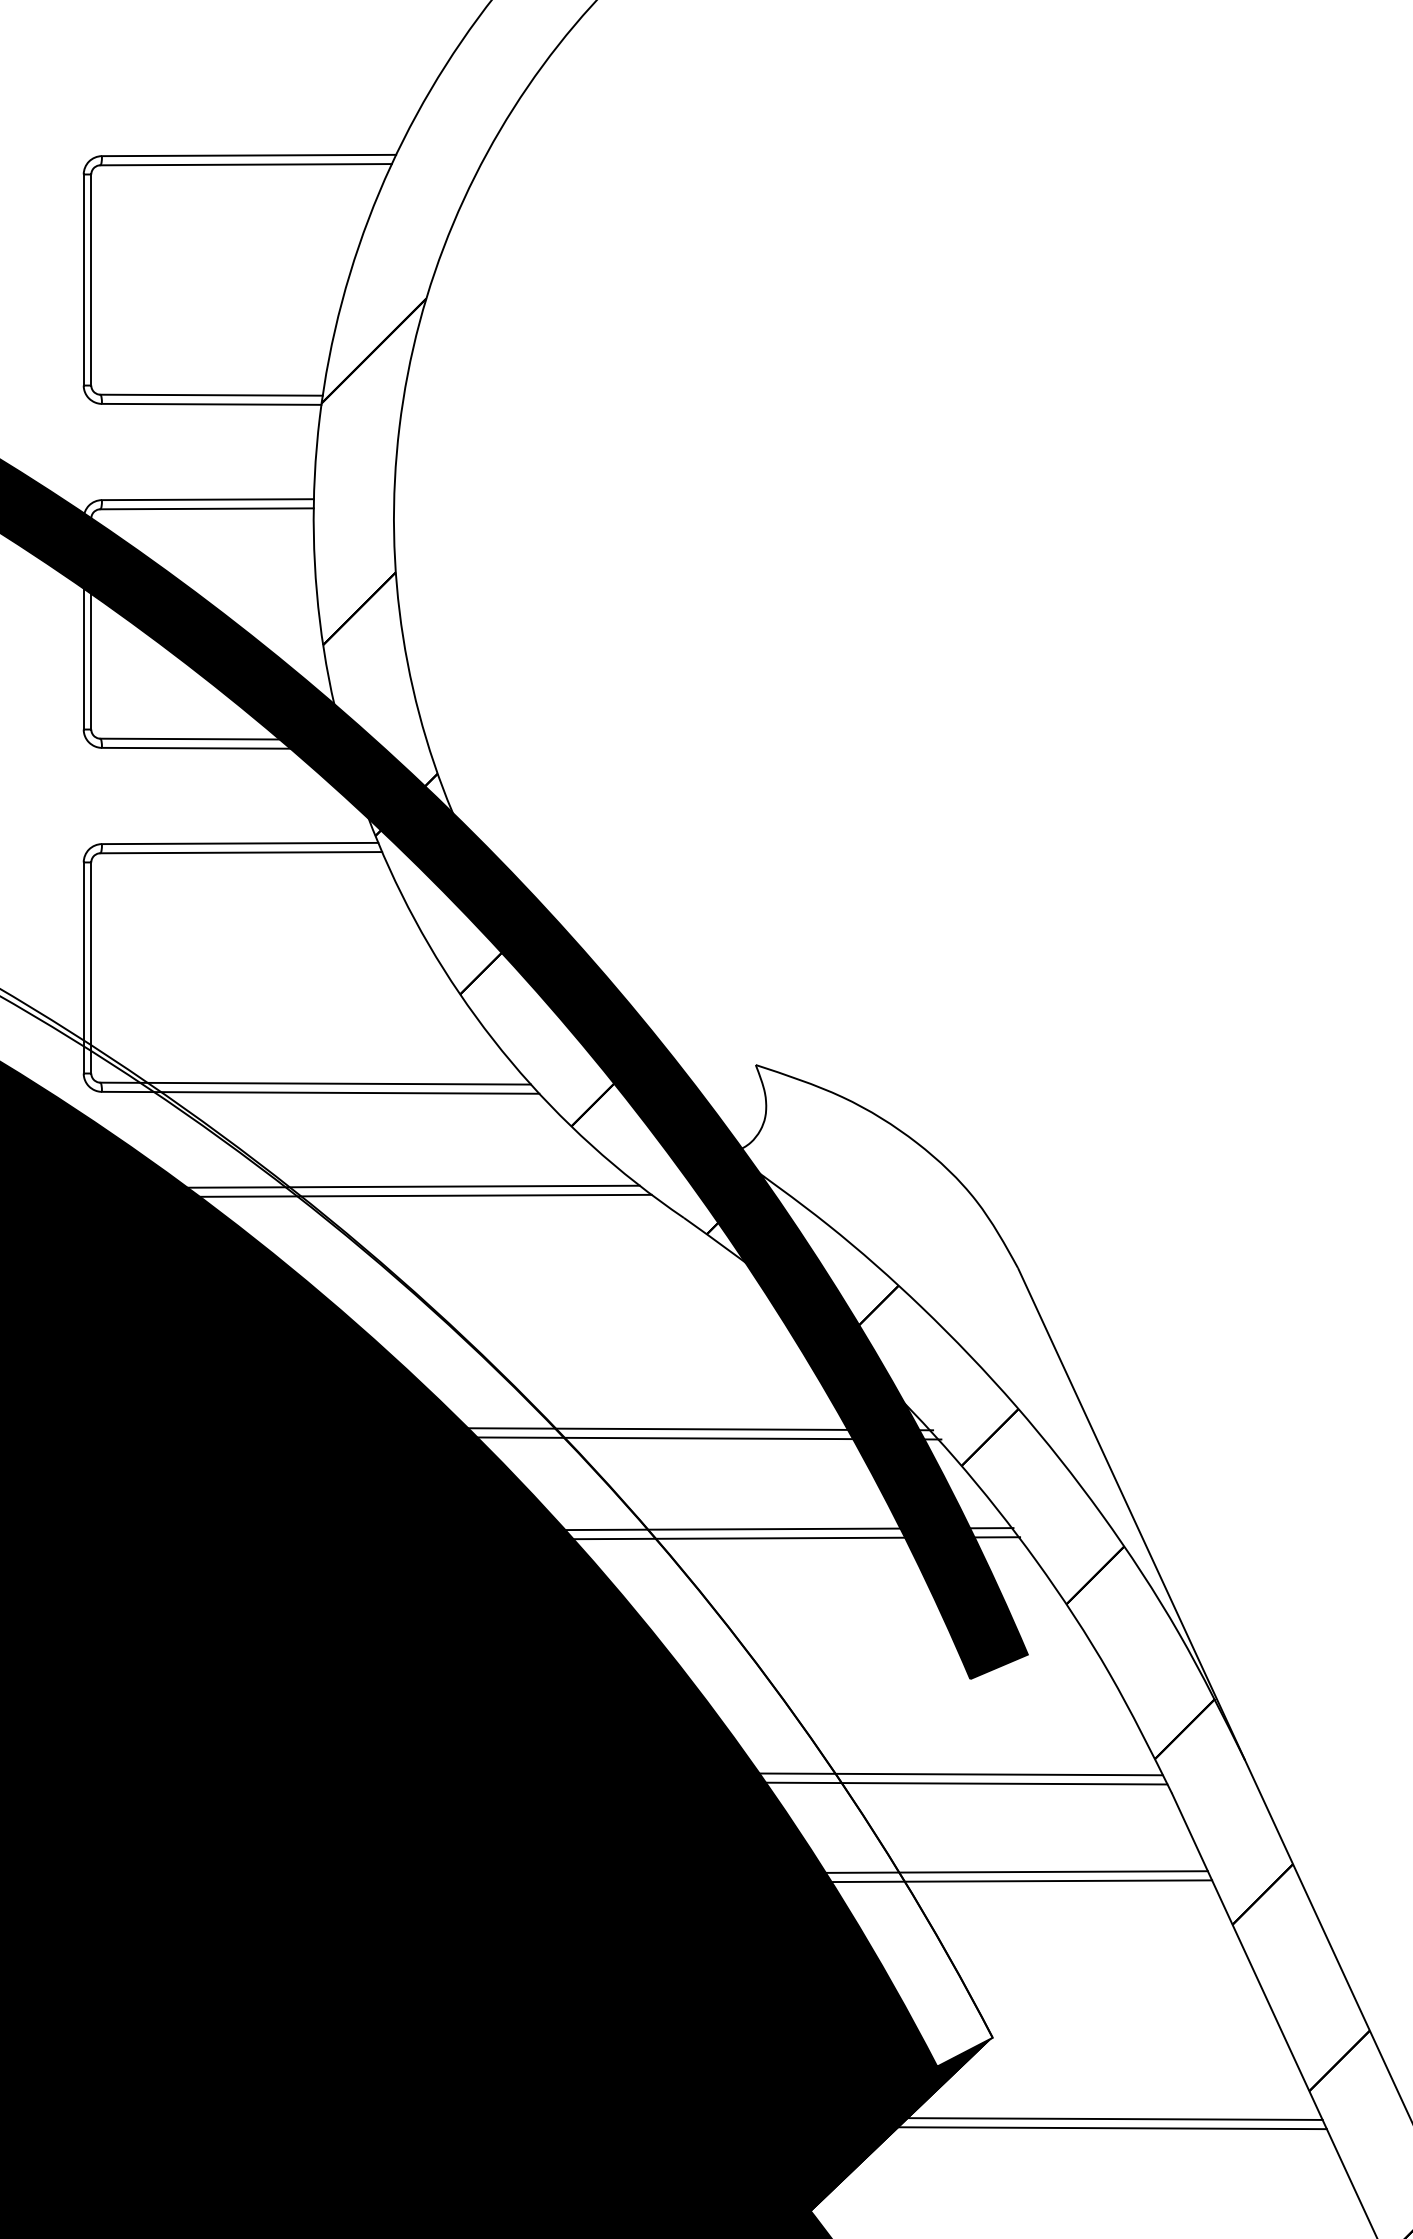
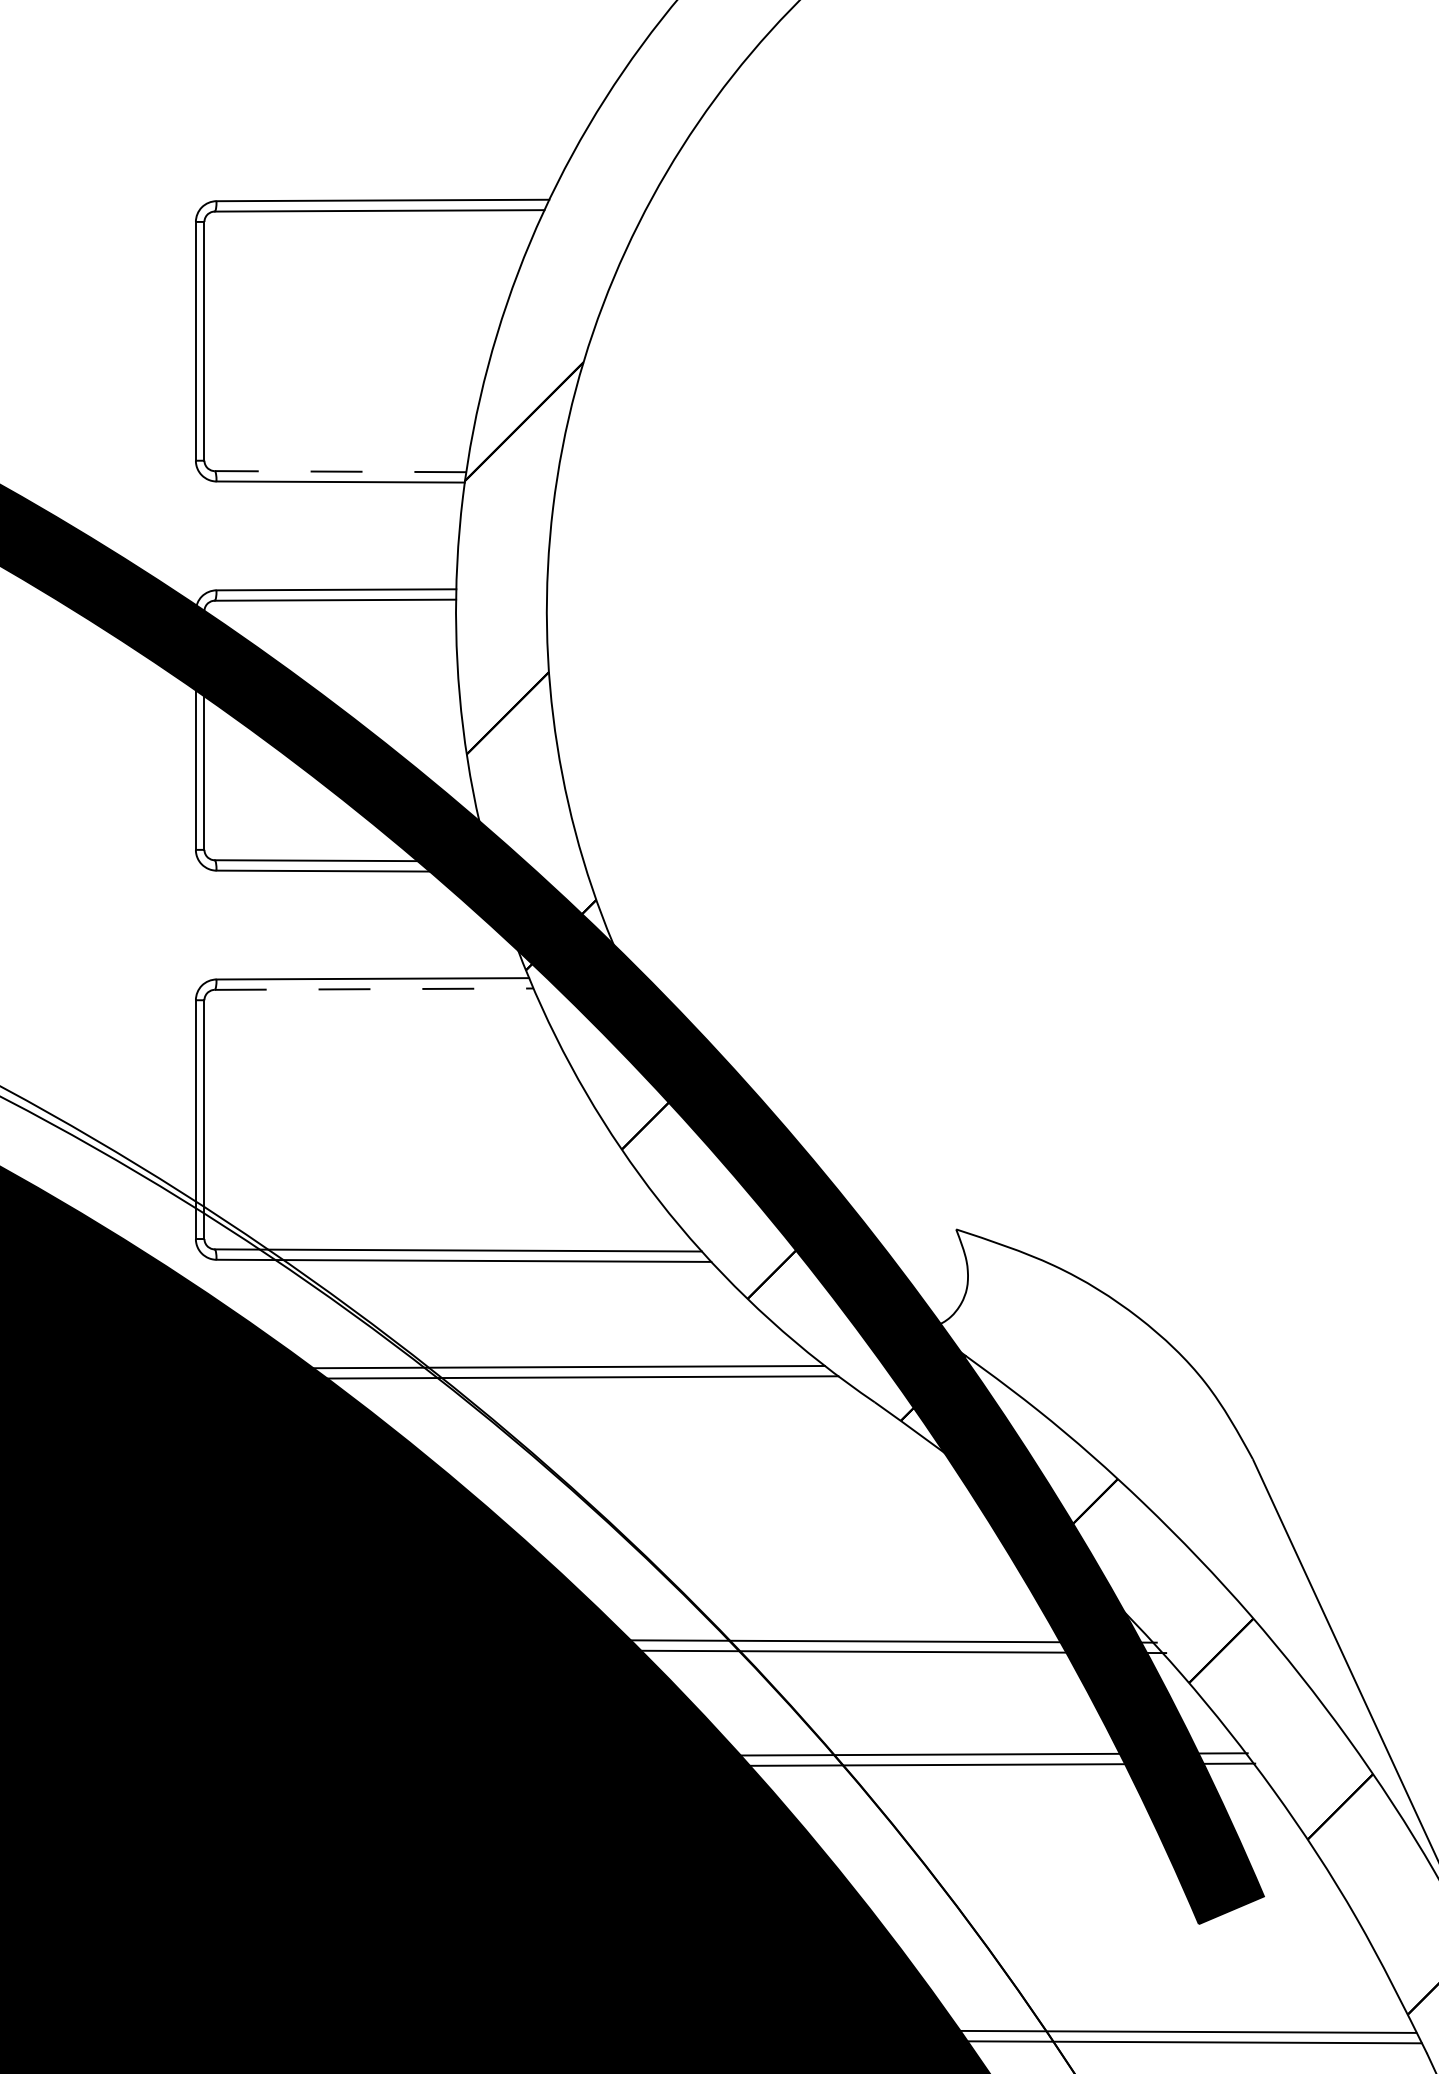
line: (211, 395) -> (340, 471), solid -> dashed
line: (241, 852) -> (374, 988), solid -> dashed

